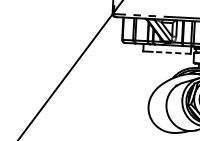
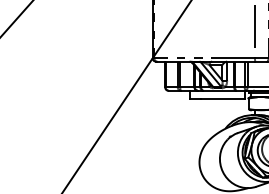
line: (171, 52) -> (222, 99), dashed -> solid

